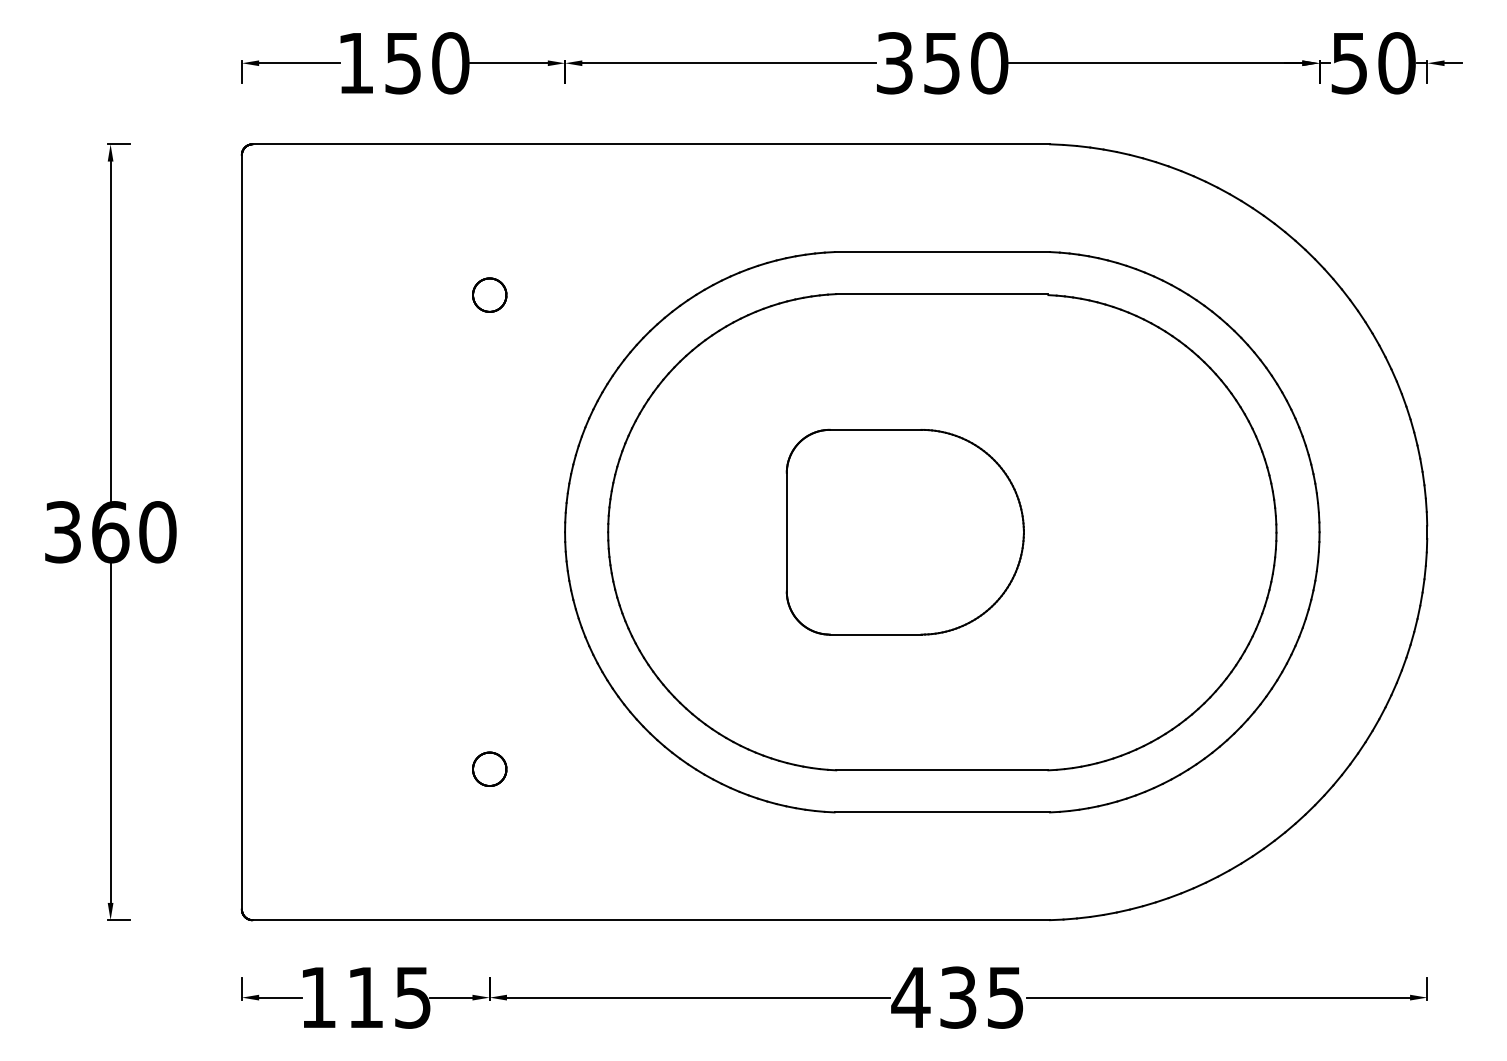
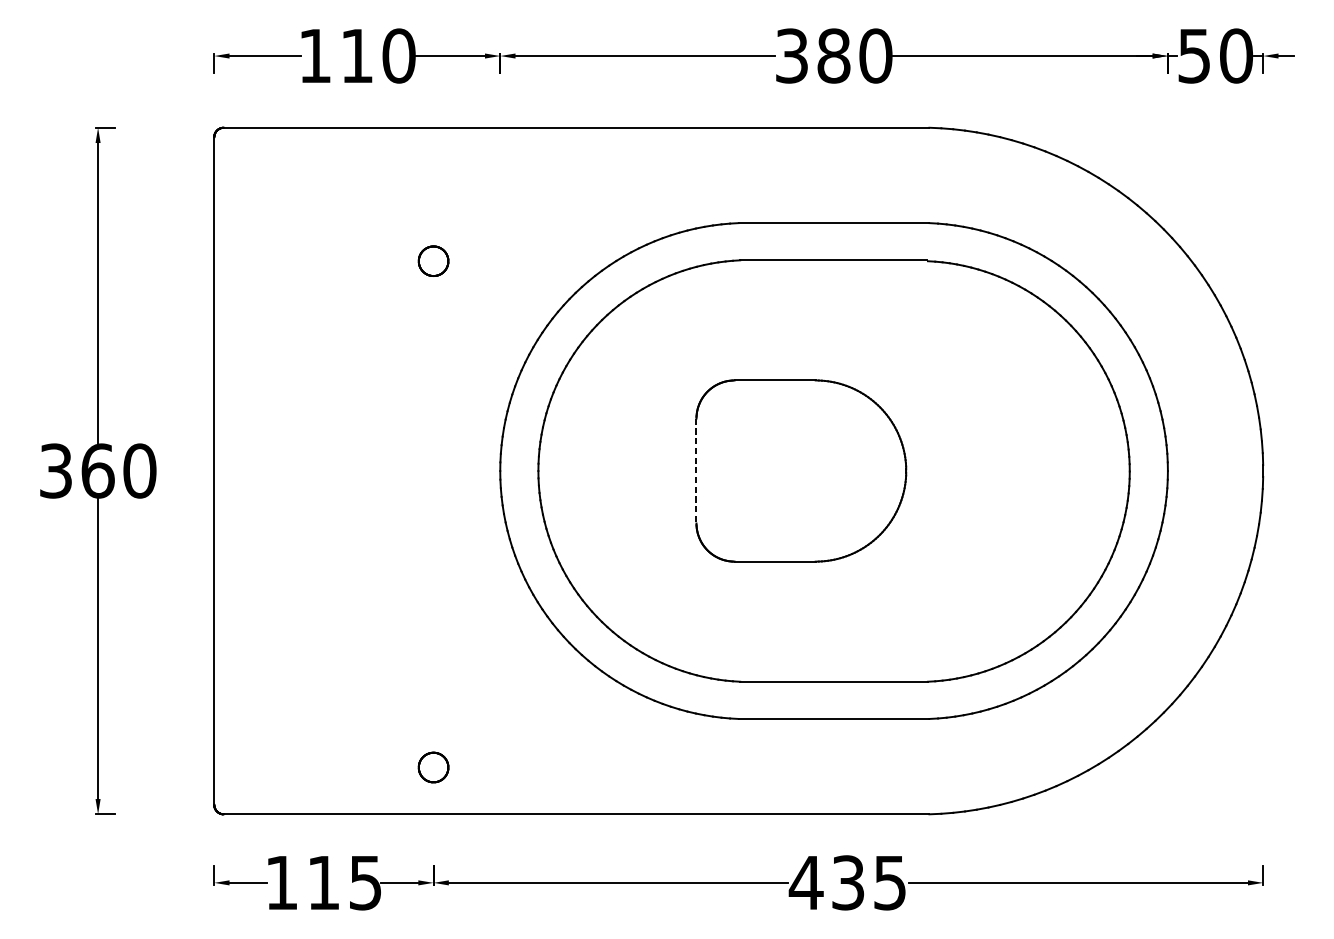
text: (402, 63) -> (356, 56), 150 -> 110
text: (941, 63) -> (833, 56), 350 -> 380
line: (786, 532) -> (696, 471), solid -> dashed
part: (489, 768) -> (433, 766), moved

